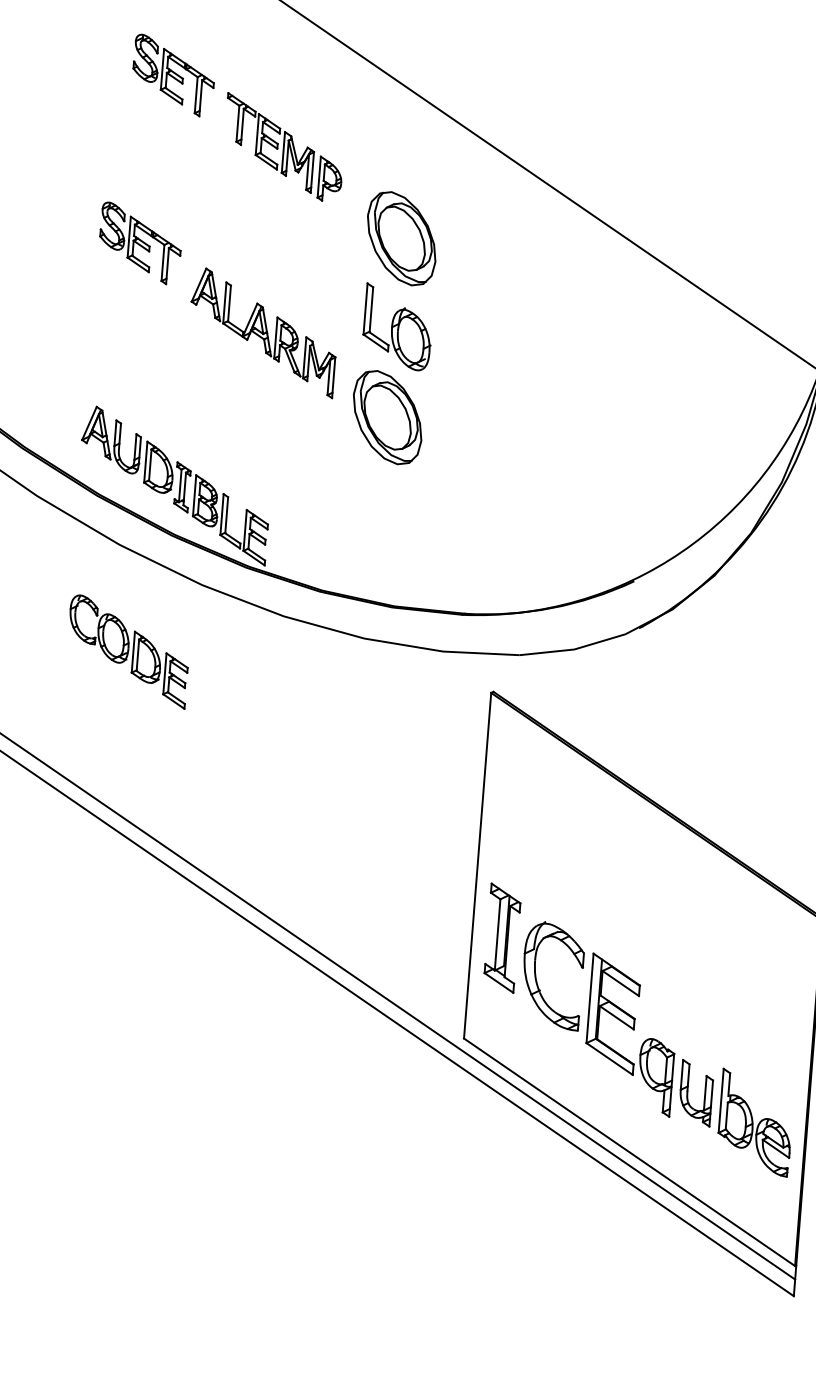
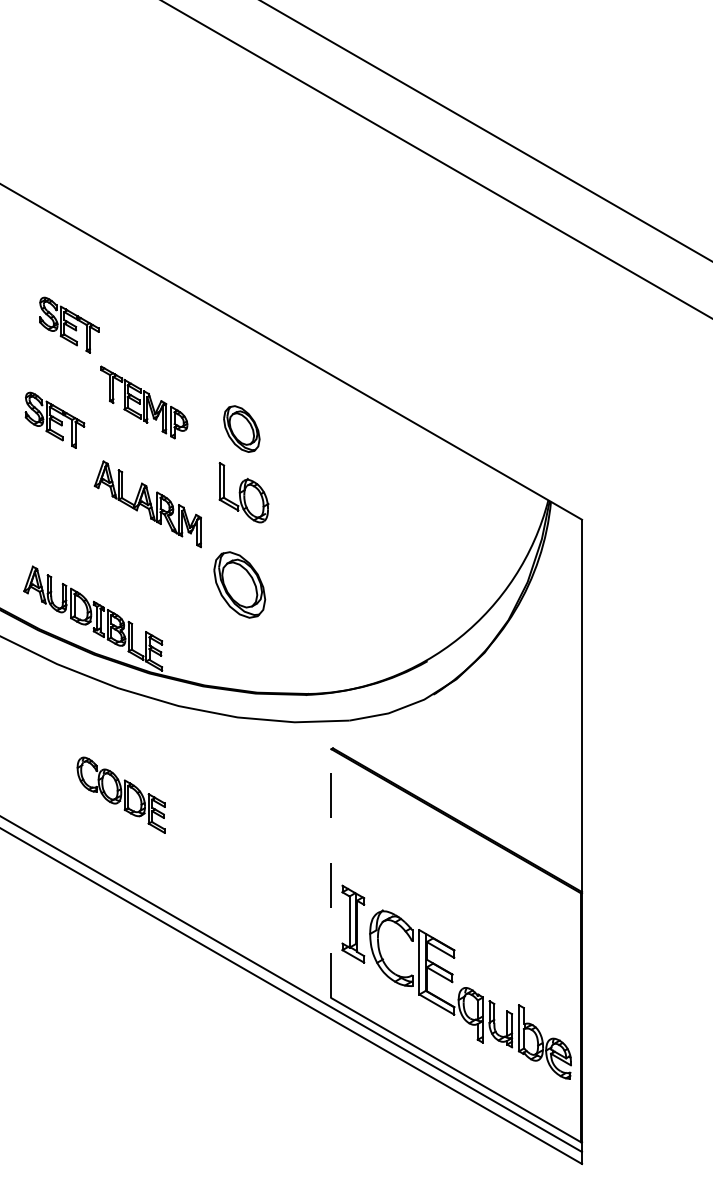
part: (284, 147) -> (144, 402), moved
part: (401, 237) -> (241, 428), size x0.7
part: (139, 242) -> (54, 419), moved
part: (387, 416) -> (239, 584), moved
part: (127, 650) -> (120, 794), moved
line: (477, 865) -> (331, 873), solid -> dashed

